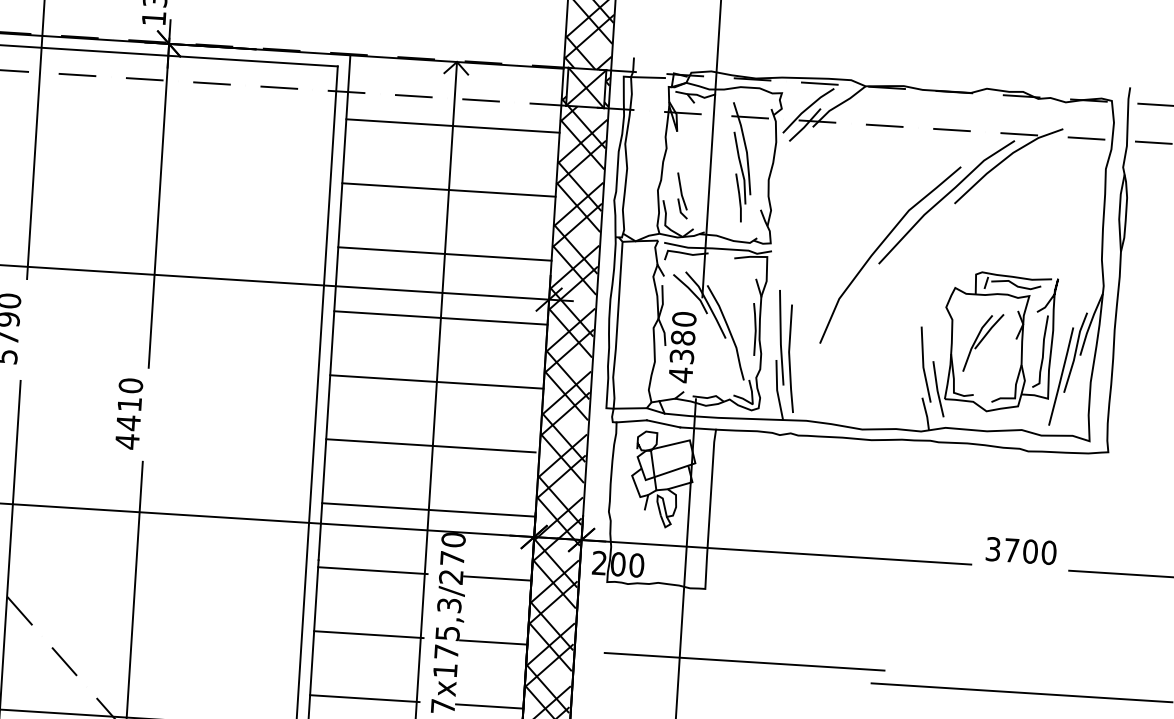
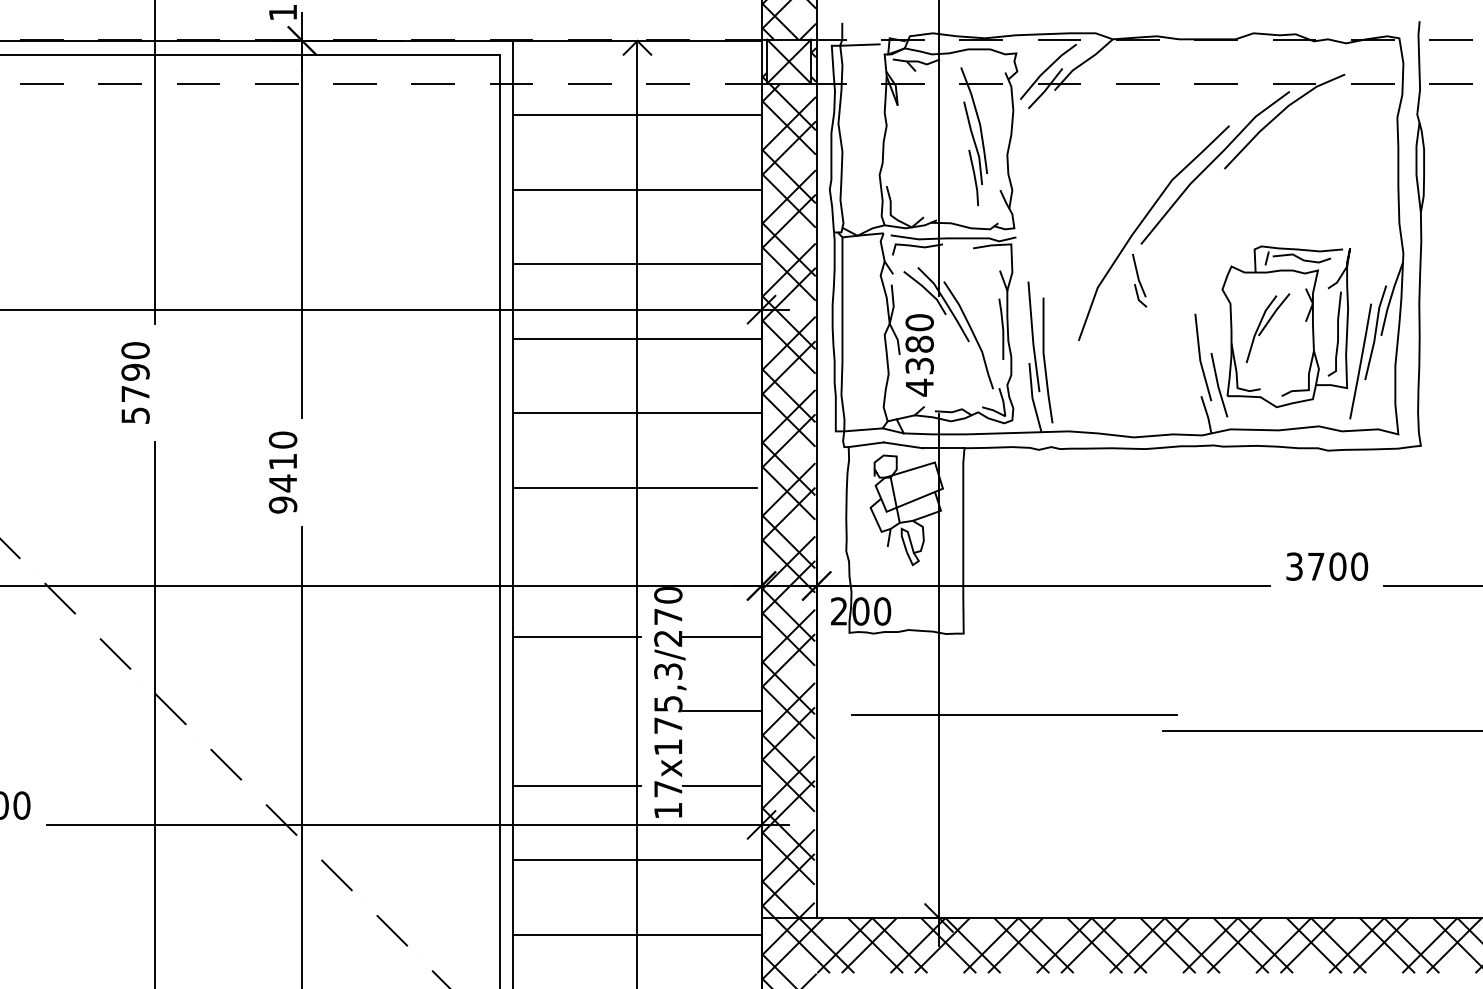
part: (682, 195) -> (1139, 280), moved
text: (126, 442) -> (282, 505), 4410 -> 9410
line: (428, 510) -> (637, 562), removed
line: (368, 634) -> (576, 711), removed

